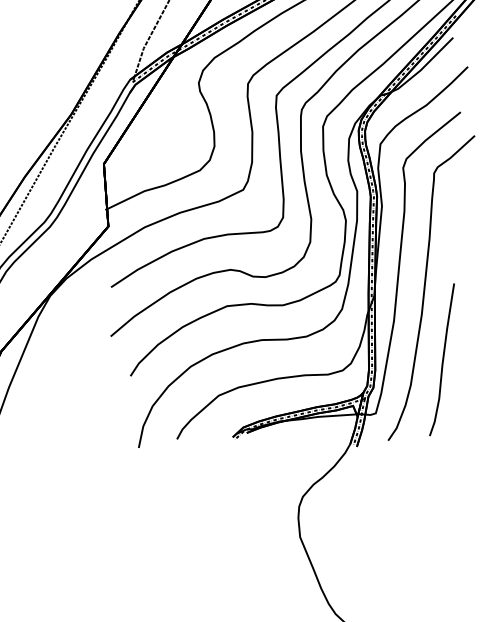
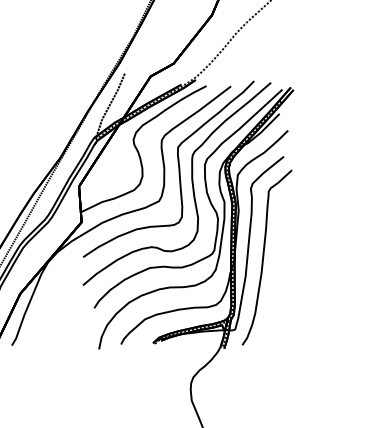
curve: (442, 359) -> (273, 298), removed

